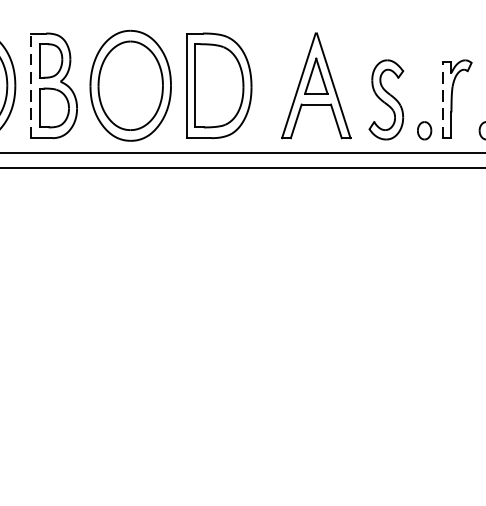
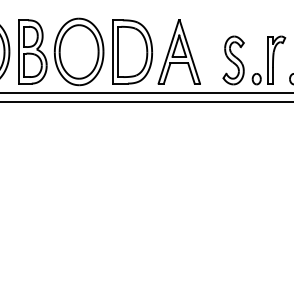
line: (32, 85) -> (19, 51), dashed -> solid
part: (314, 85) -> (178, 51), moved
line: (444, 98) -> (268, 59), dashed -> solid

